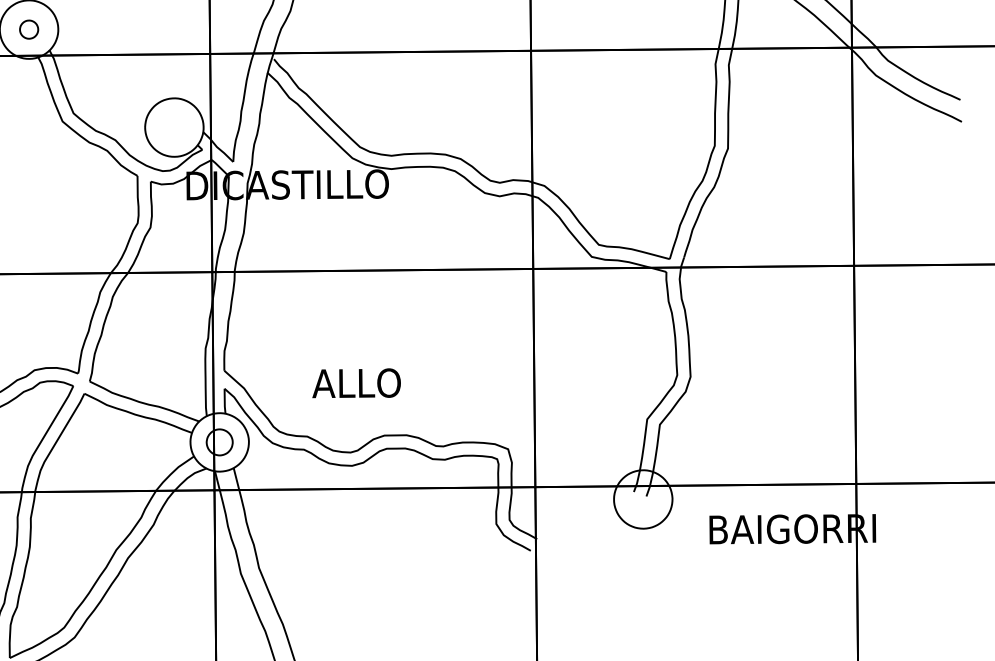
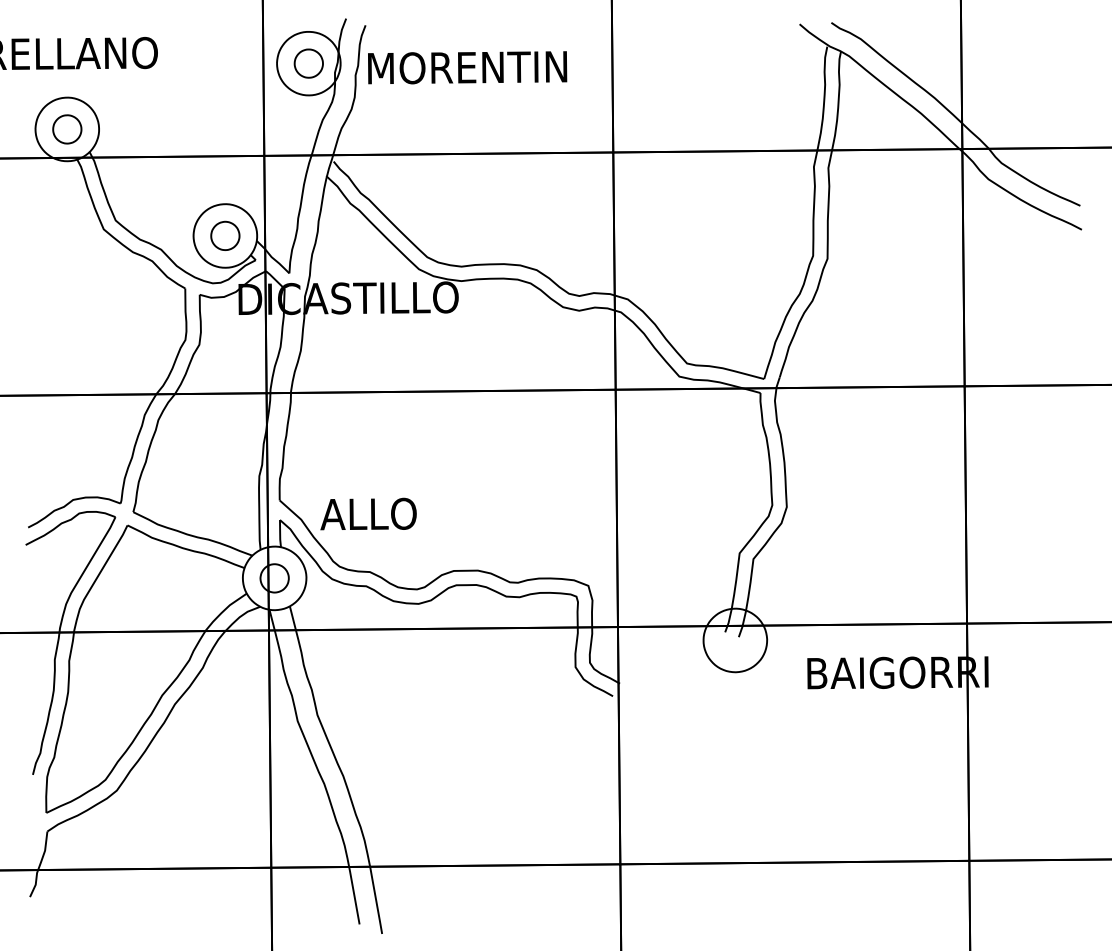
part: (29, 29) -> (67, 129), size x1.43
part: (174, 127) -> (225, 235), added
text: (356, 382) -> (368, 513), moved

